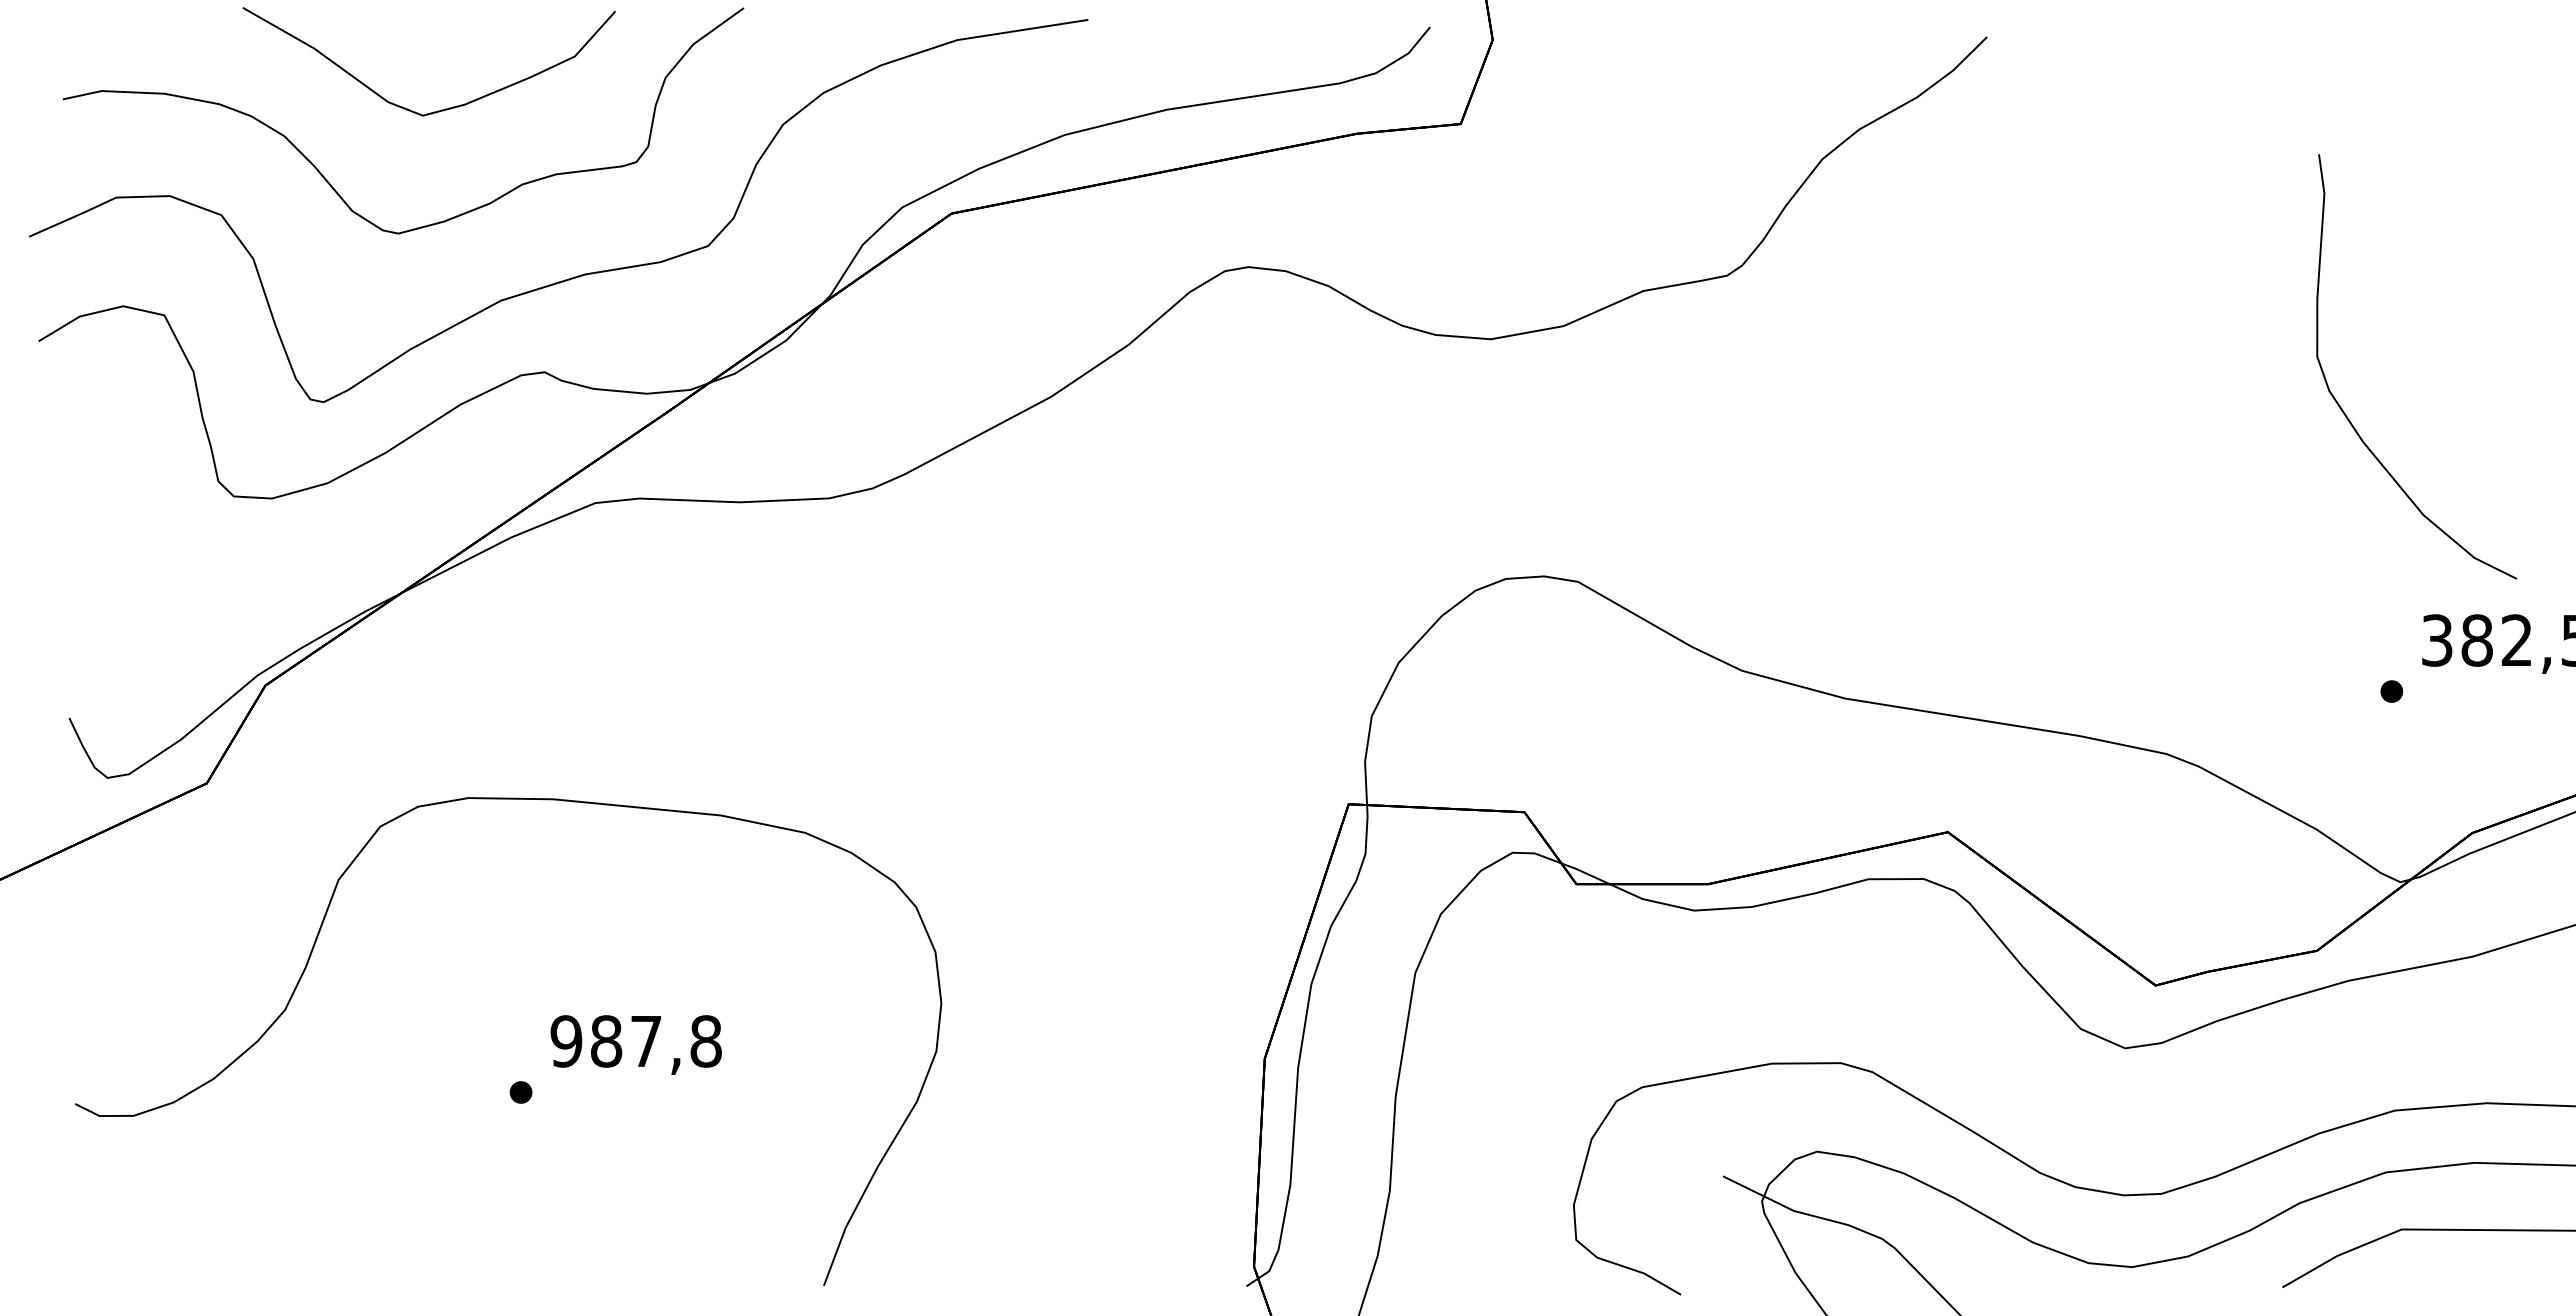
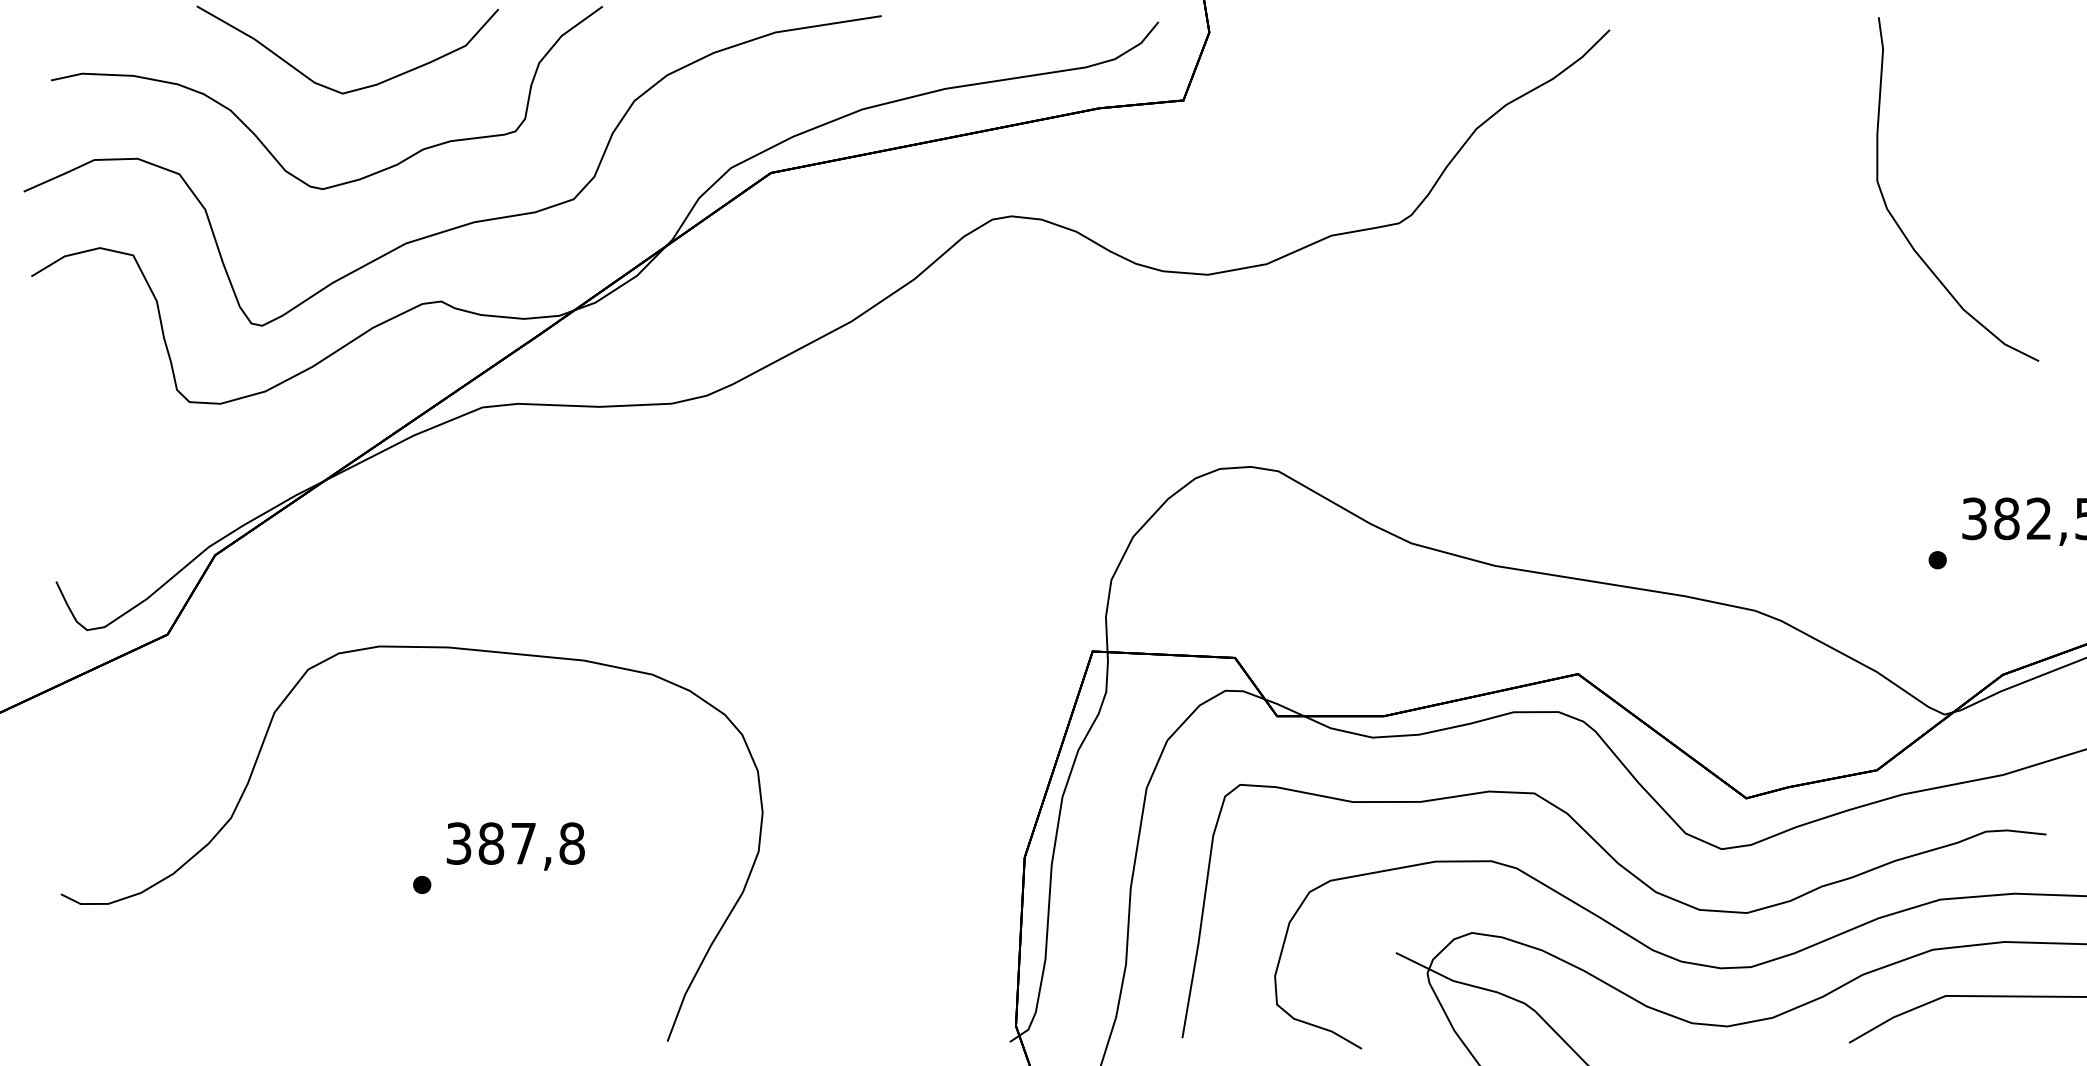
curve: (2346, 414) -> (1900, 227), moved
text: (566, 1041) -> (459, 843), 987,8 -> 387,8
curve: (2022, 1086) -> (1638, 880), added

